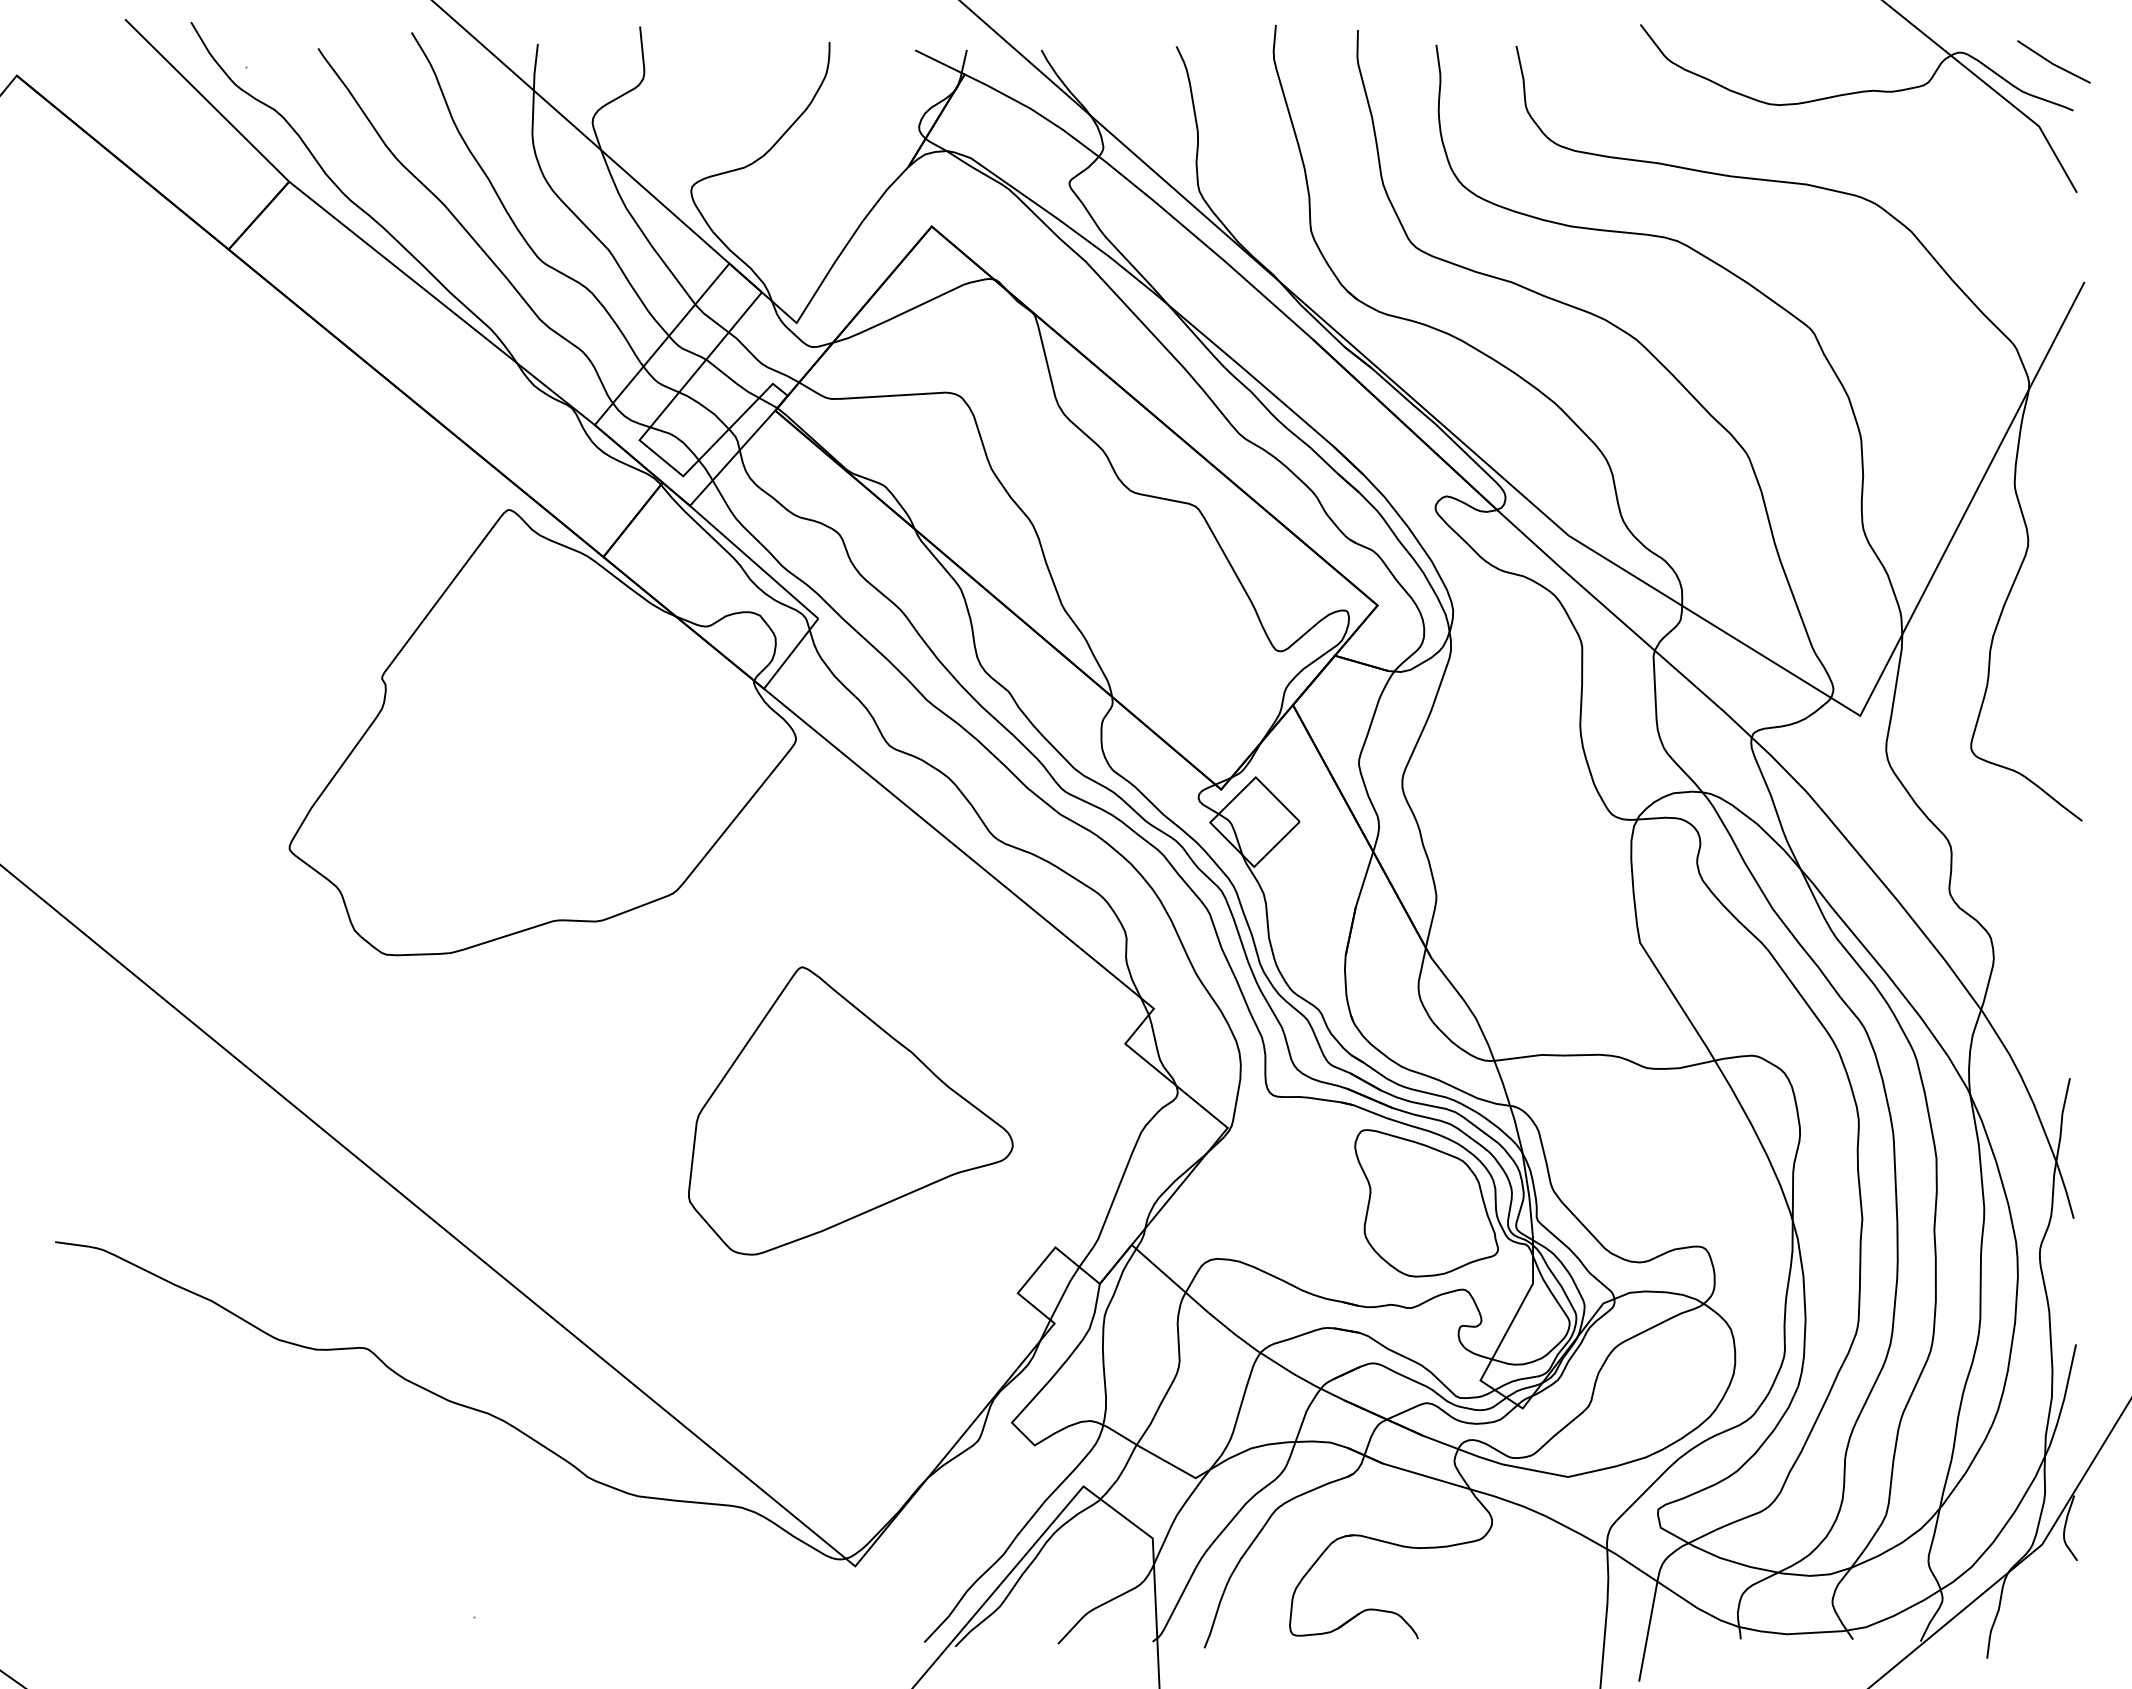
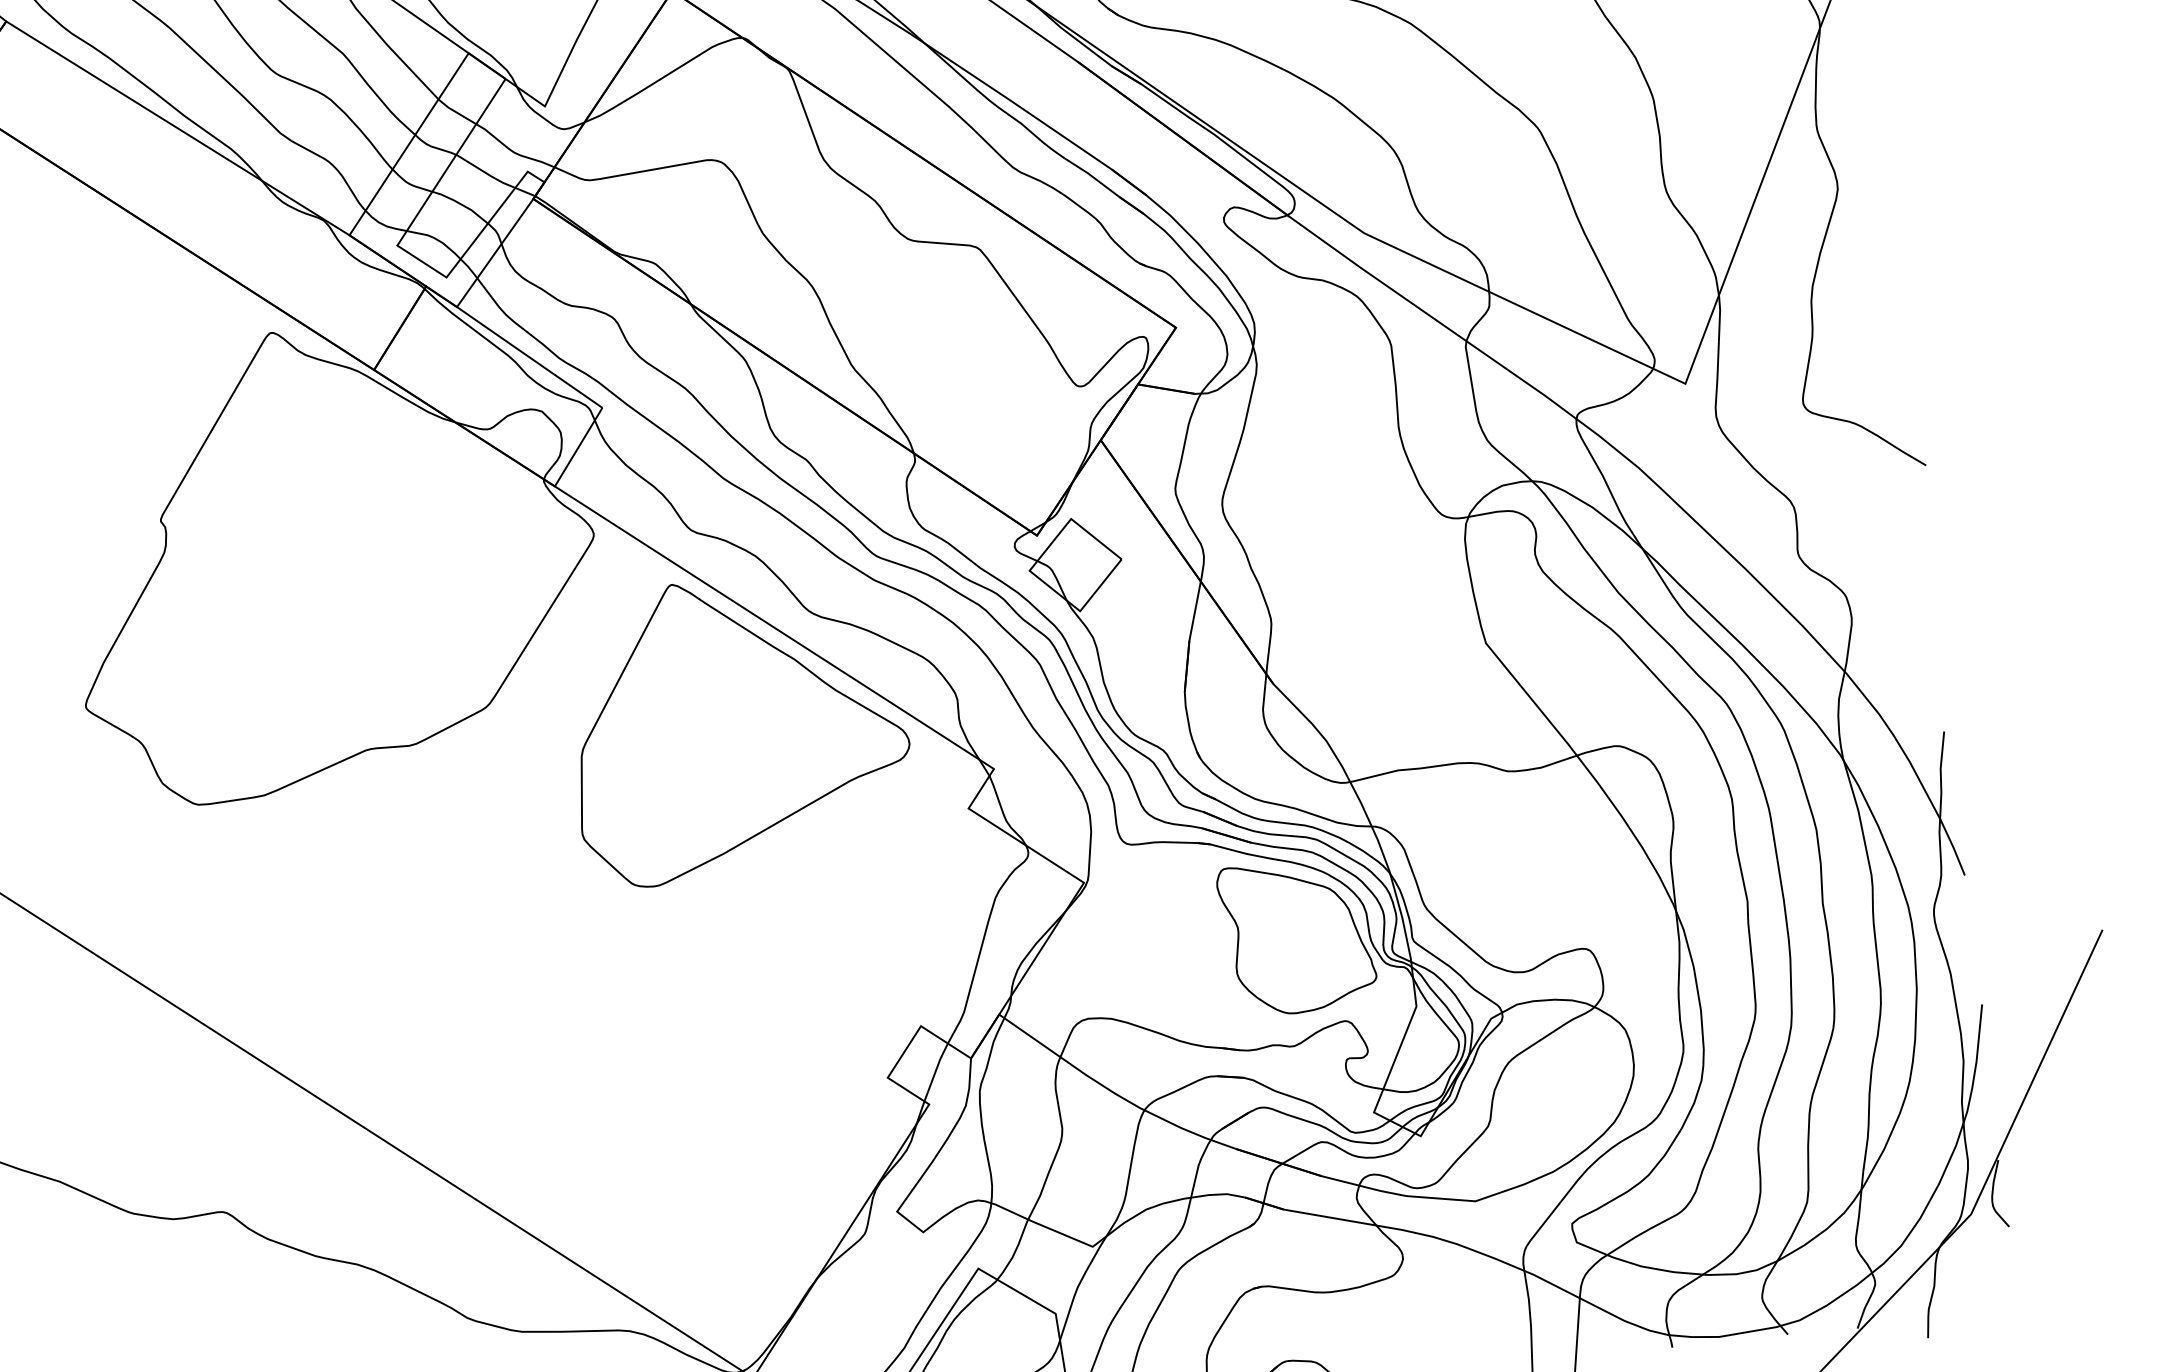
part: (850, 1110) -> (738, 726), moved

